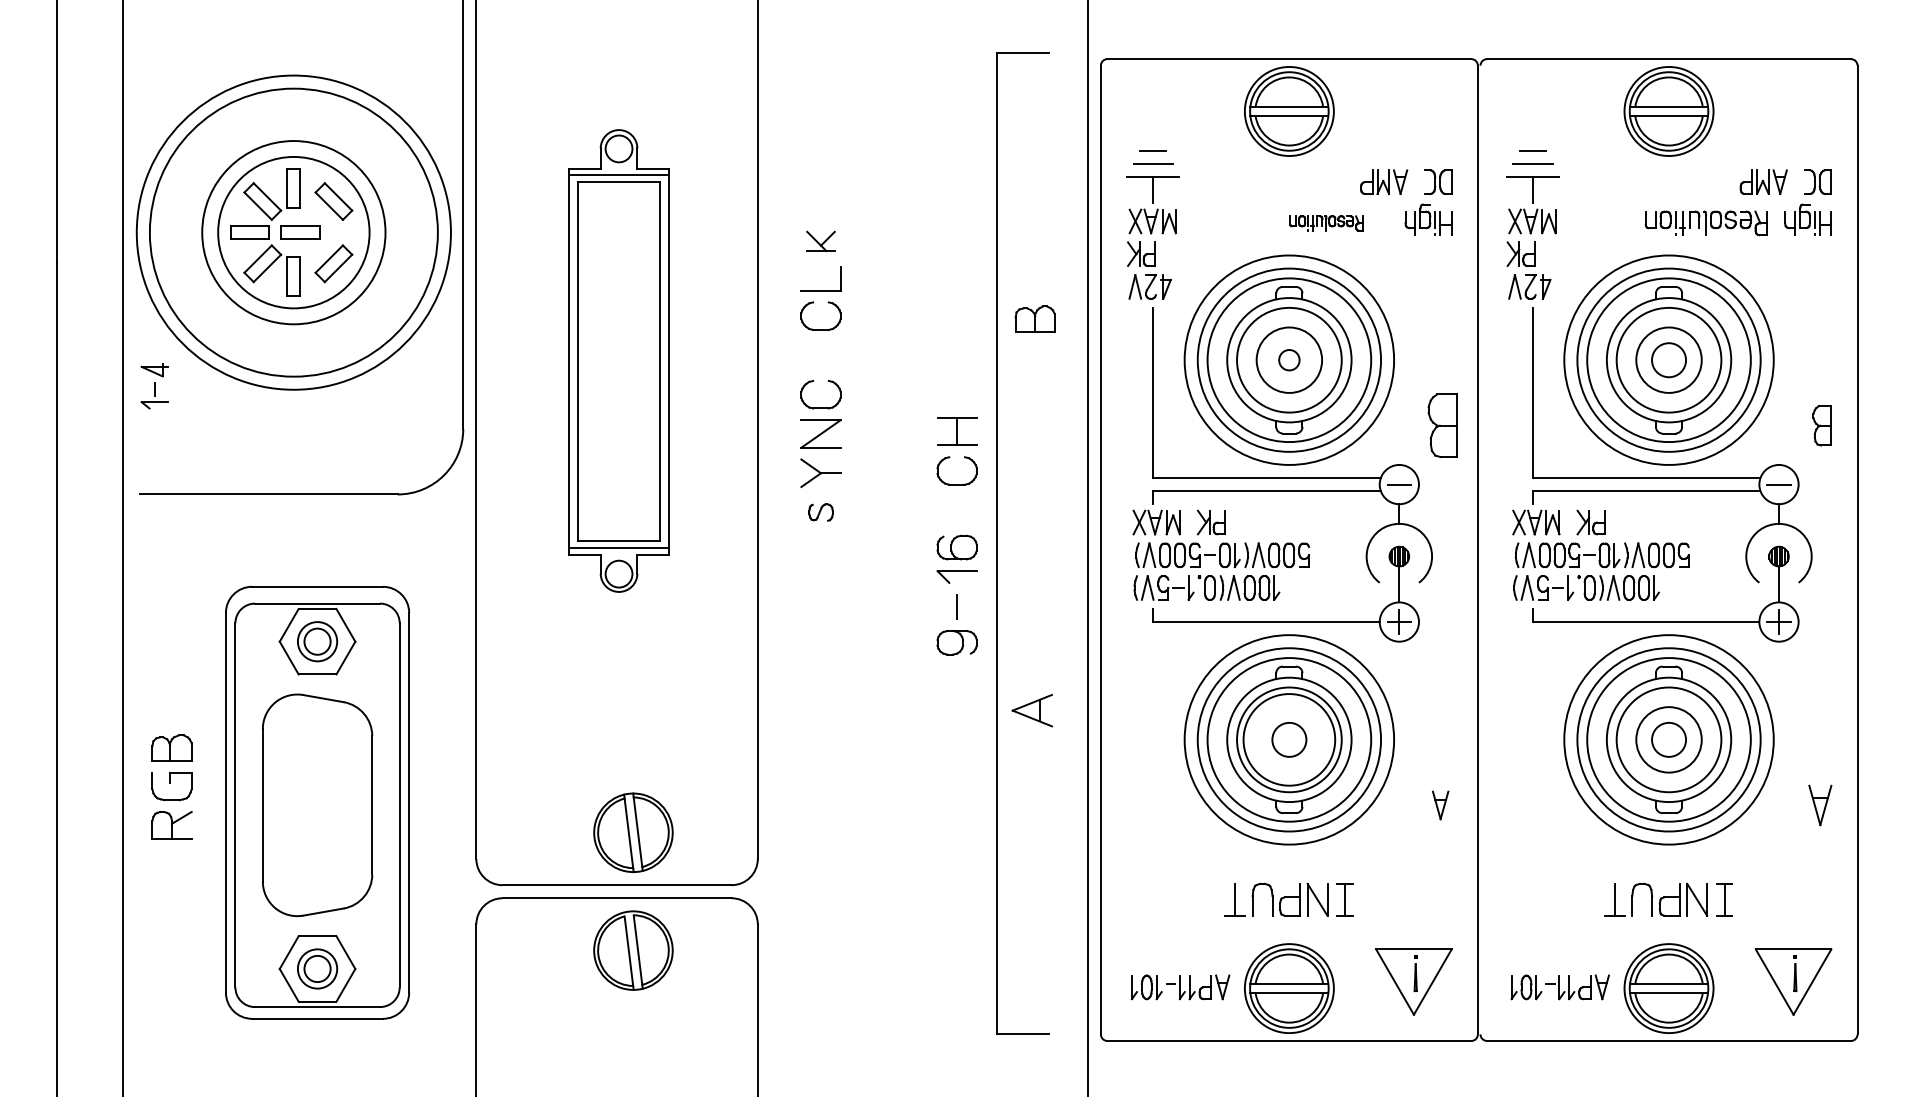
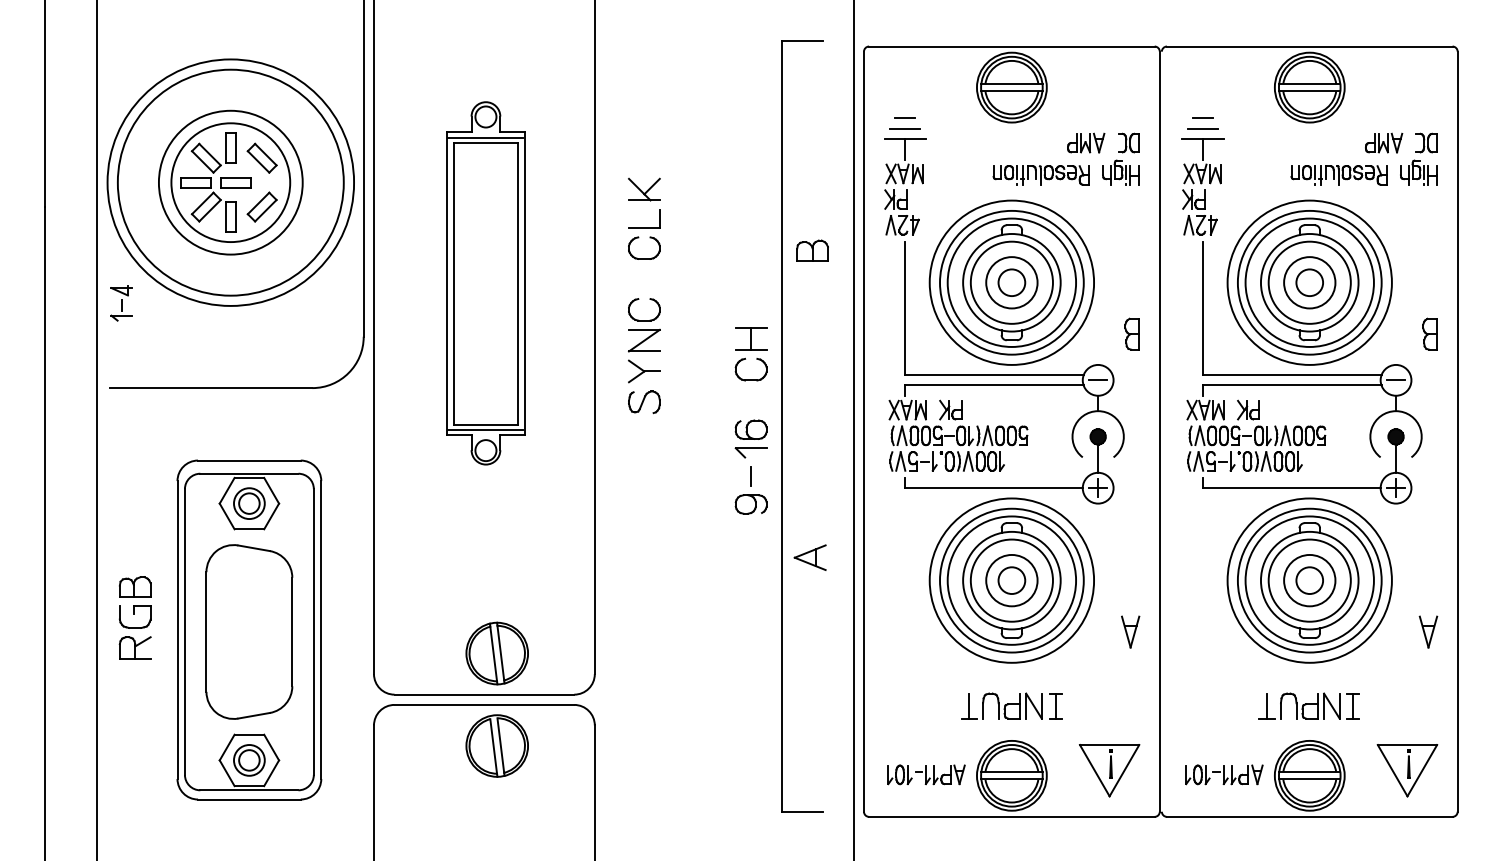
part: (1326, 223) -> (1041, 175), size x1.67
part: (820, 241) -> (644, 189), size x1.43
circle: (1289, 360) -> (1011, 282), size x1.67
part: (1442, 425) -> (1132, 333), size x0.62
part: (820, 512) -> (644, 402), size x1.67
circle: (1289, 739) -> (1011, 580), size x0.71
part: (1440, 805) -> (1130, 632), size x1.43

